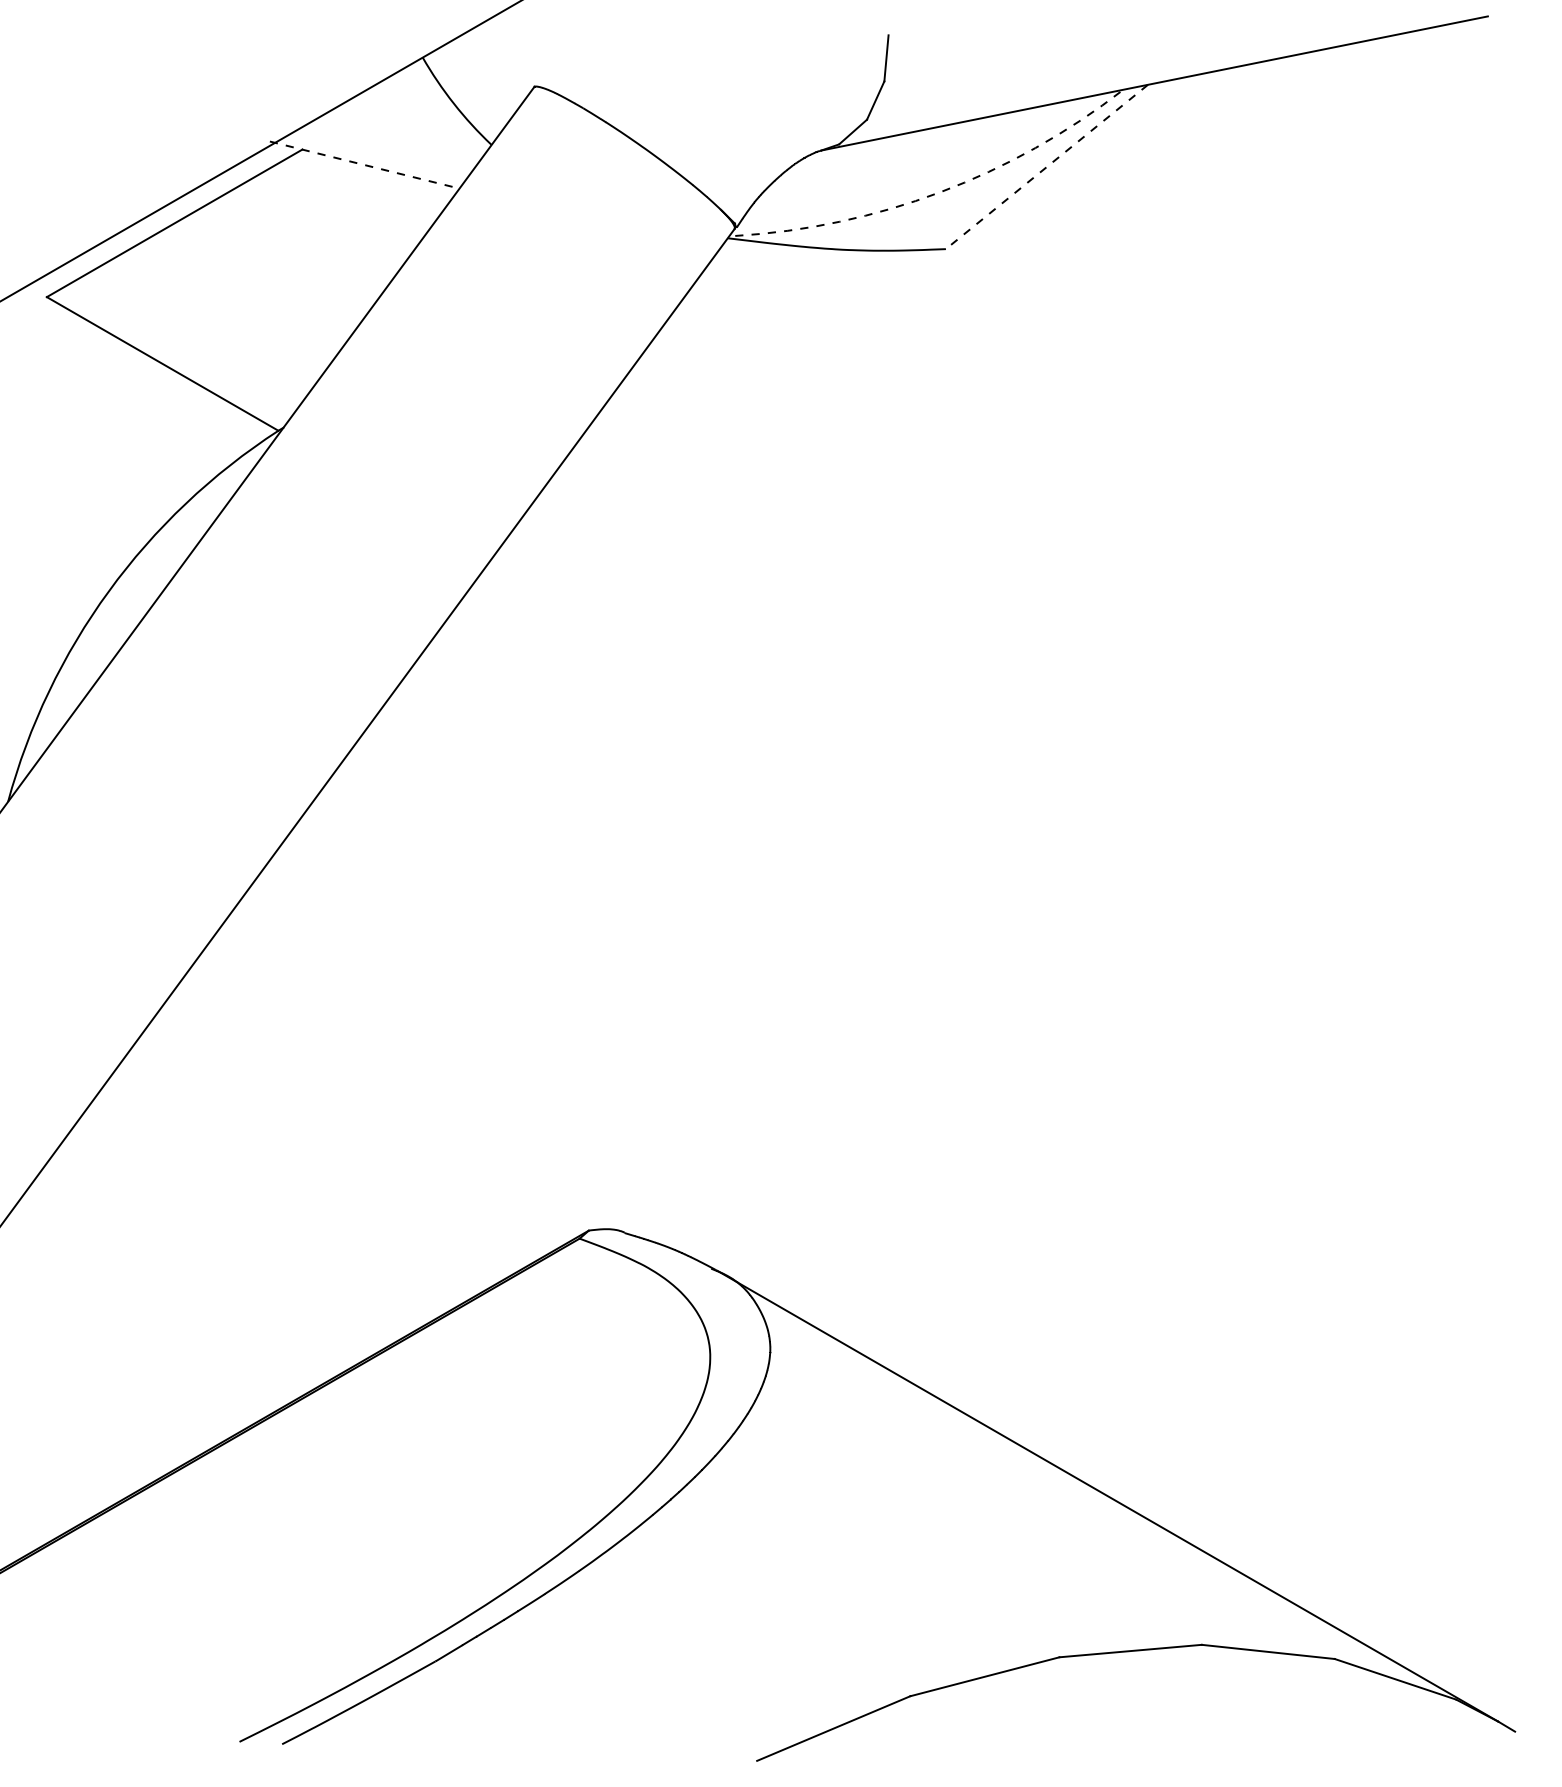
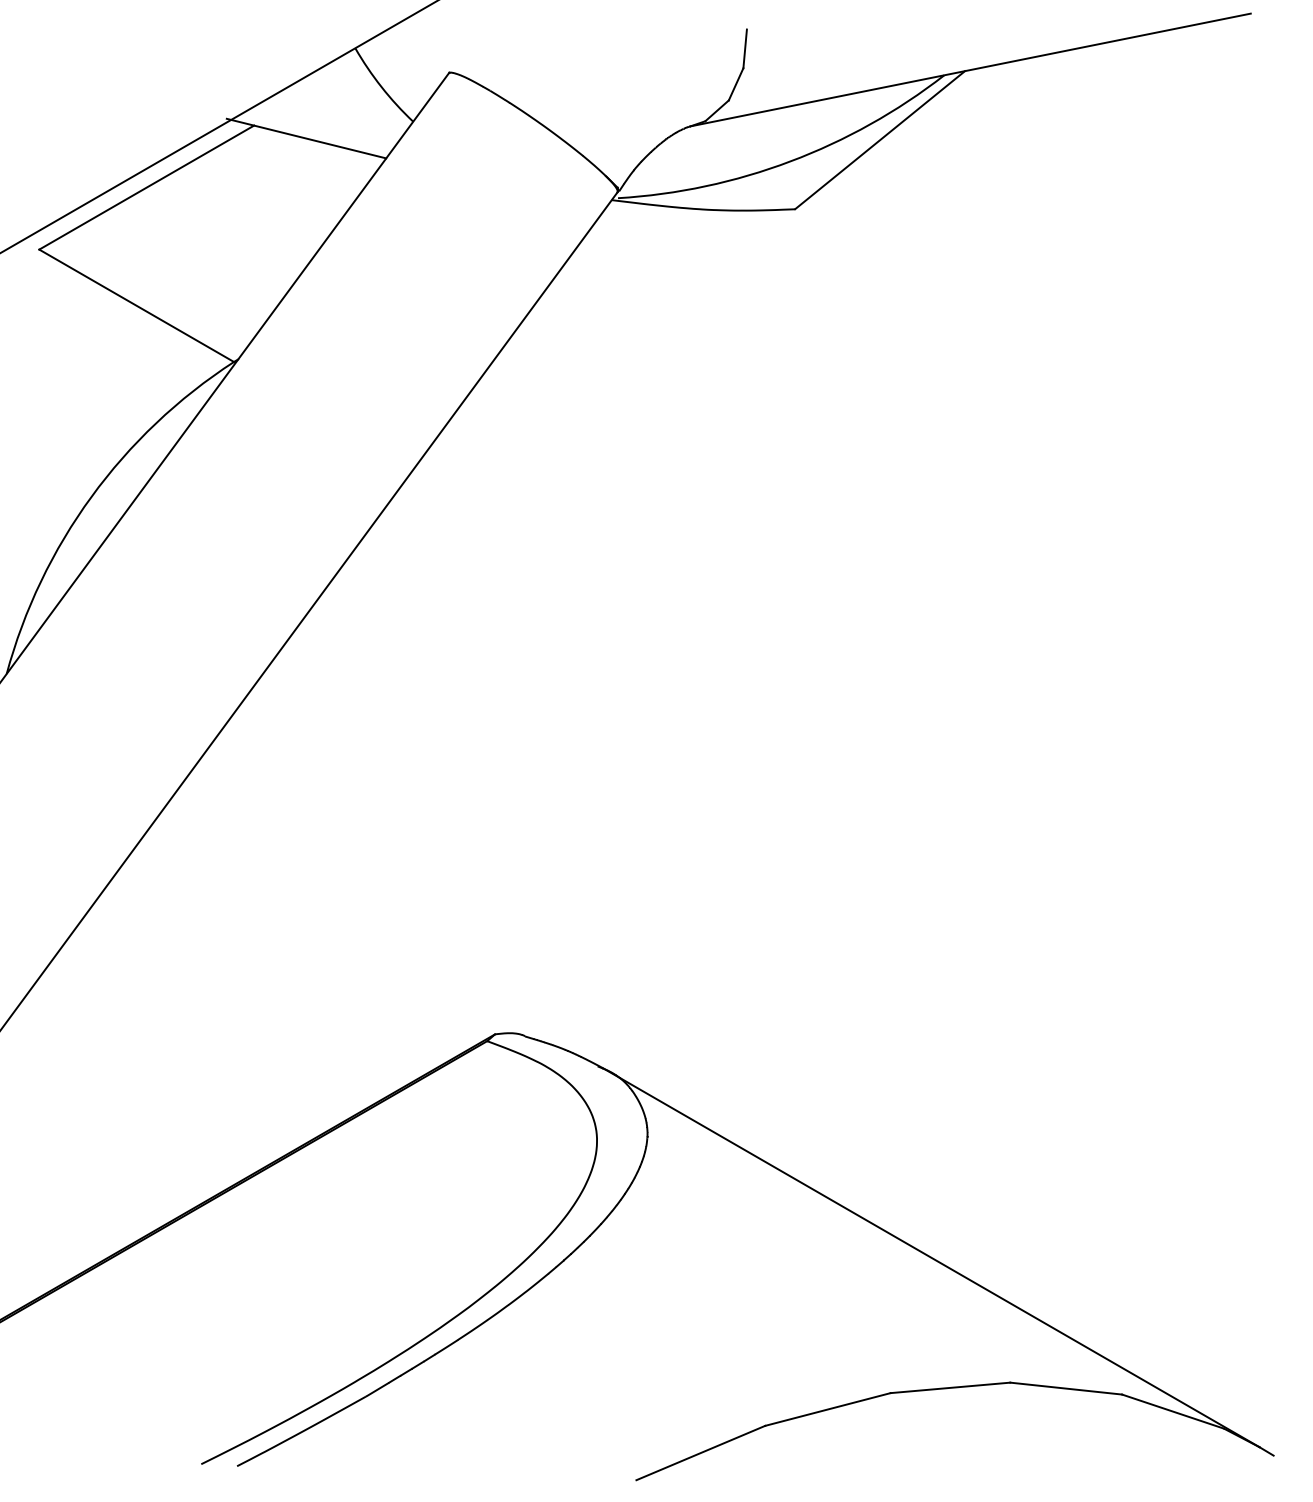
line: (364, 165) -> (306, 138), dashed -> solid
line: (1046, 167) -> (879, 140), dashed -> solid
arc: (940, 192) -> (790, 161), dashed -> solid

